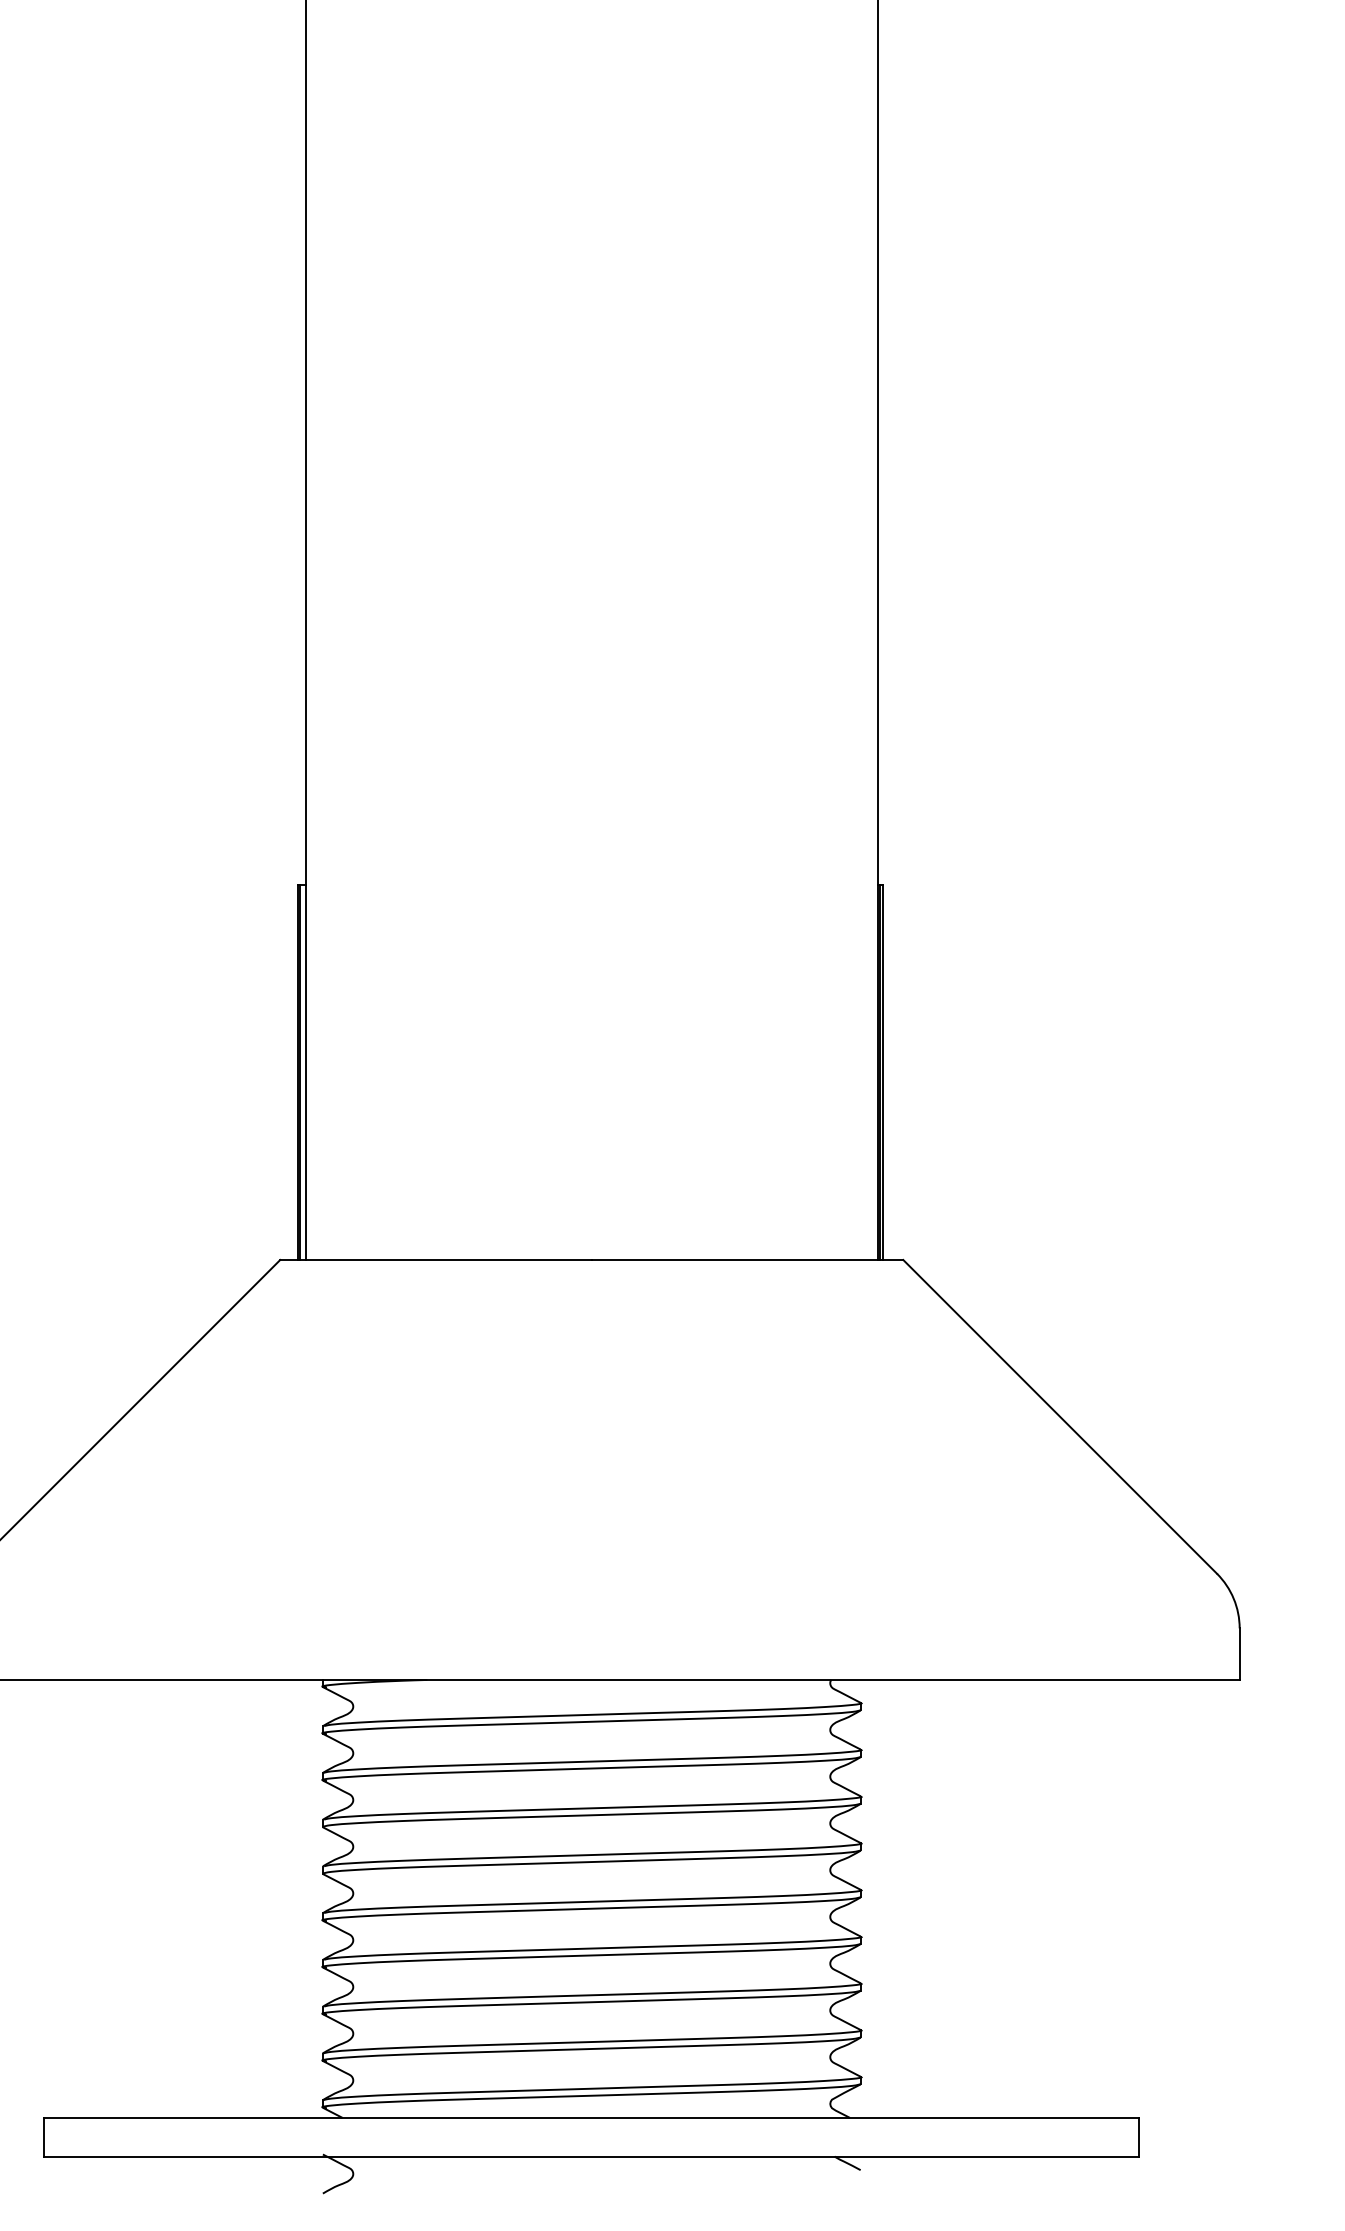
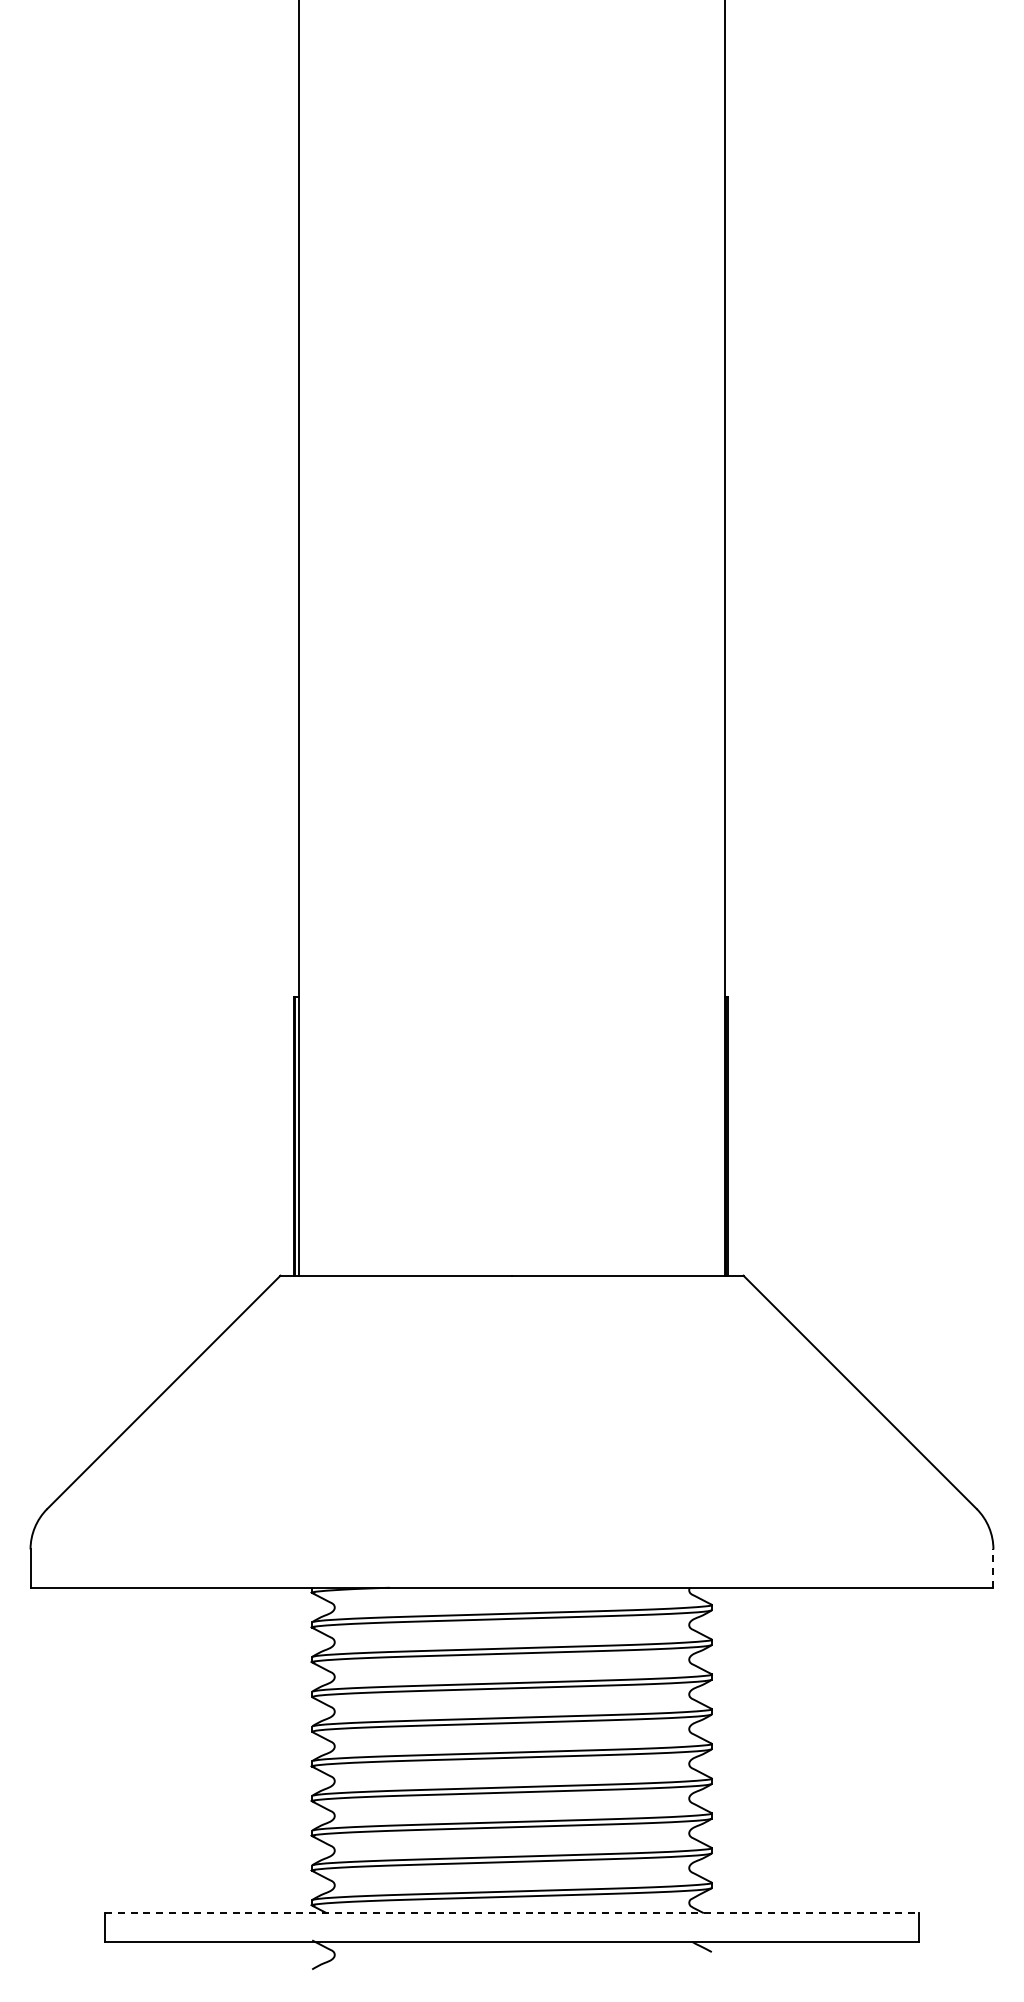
line: (1239, 1654) -> (993, 1568), solid -> dashed
line: (591, 2118) -> (511, 1913), solid -> dashed

